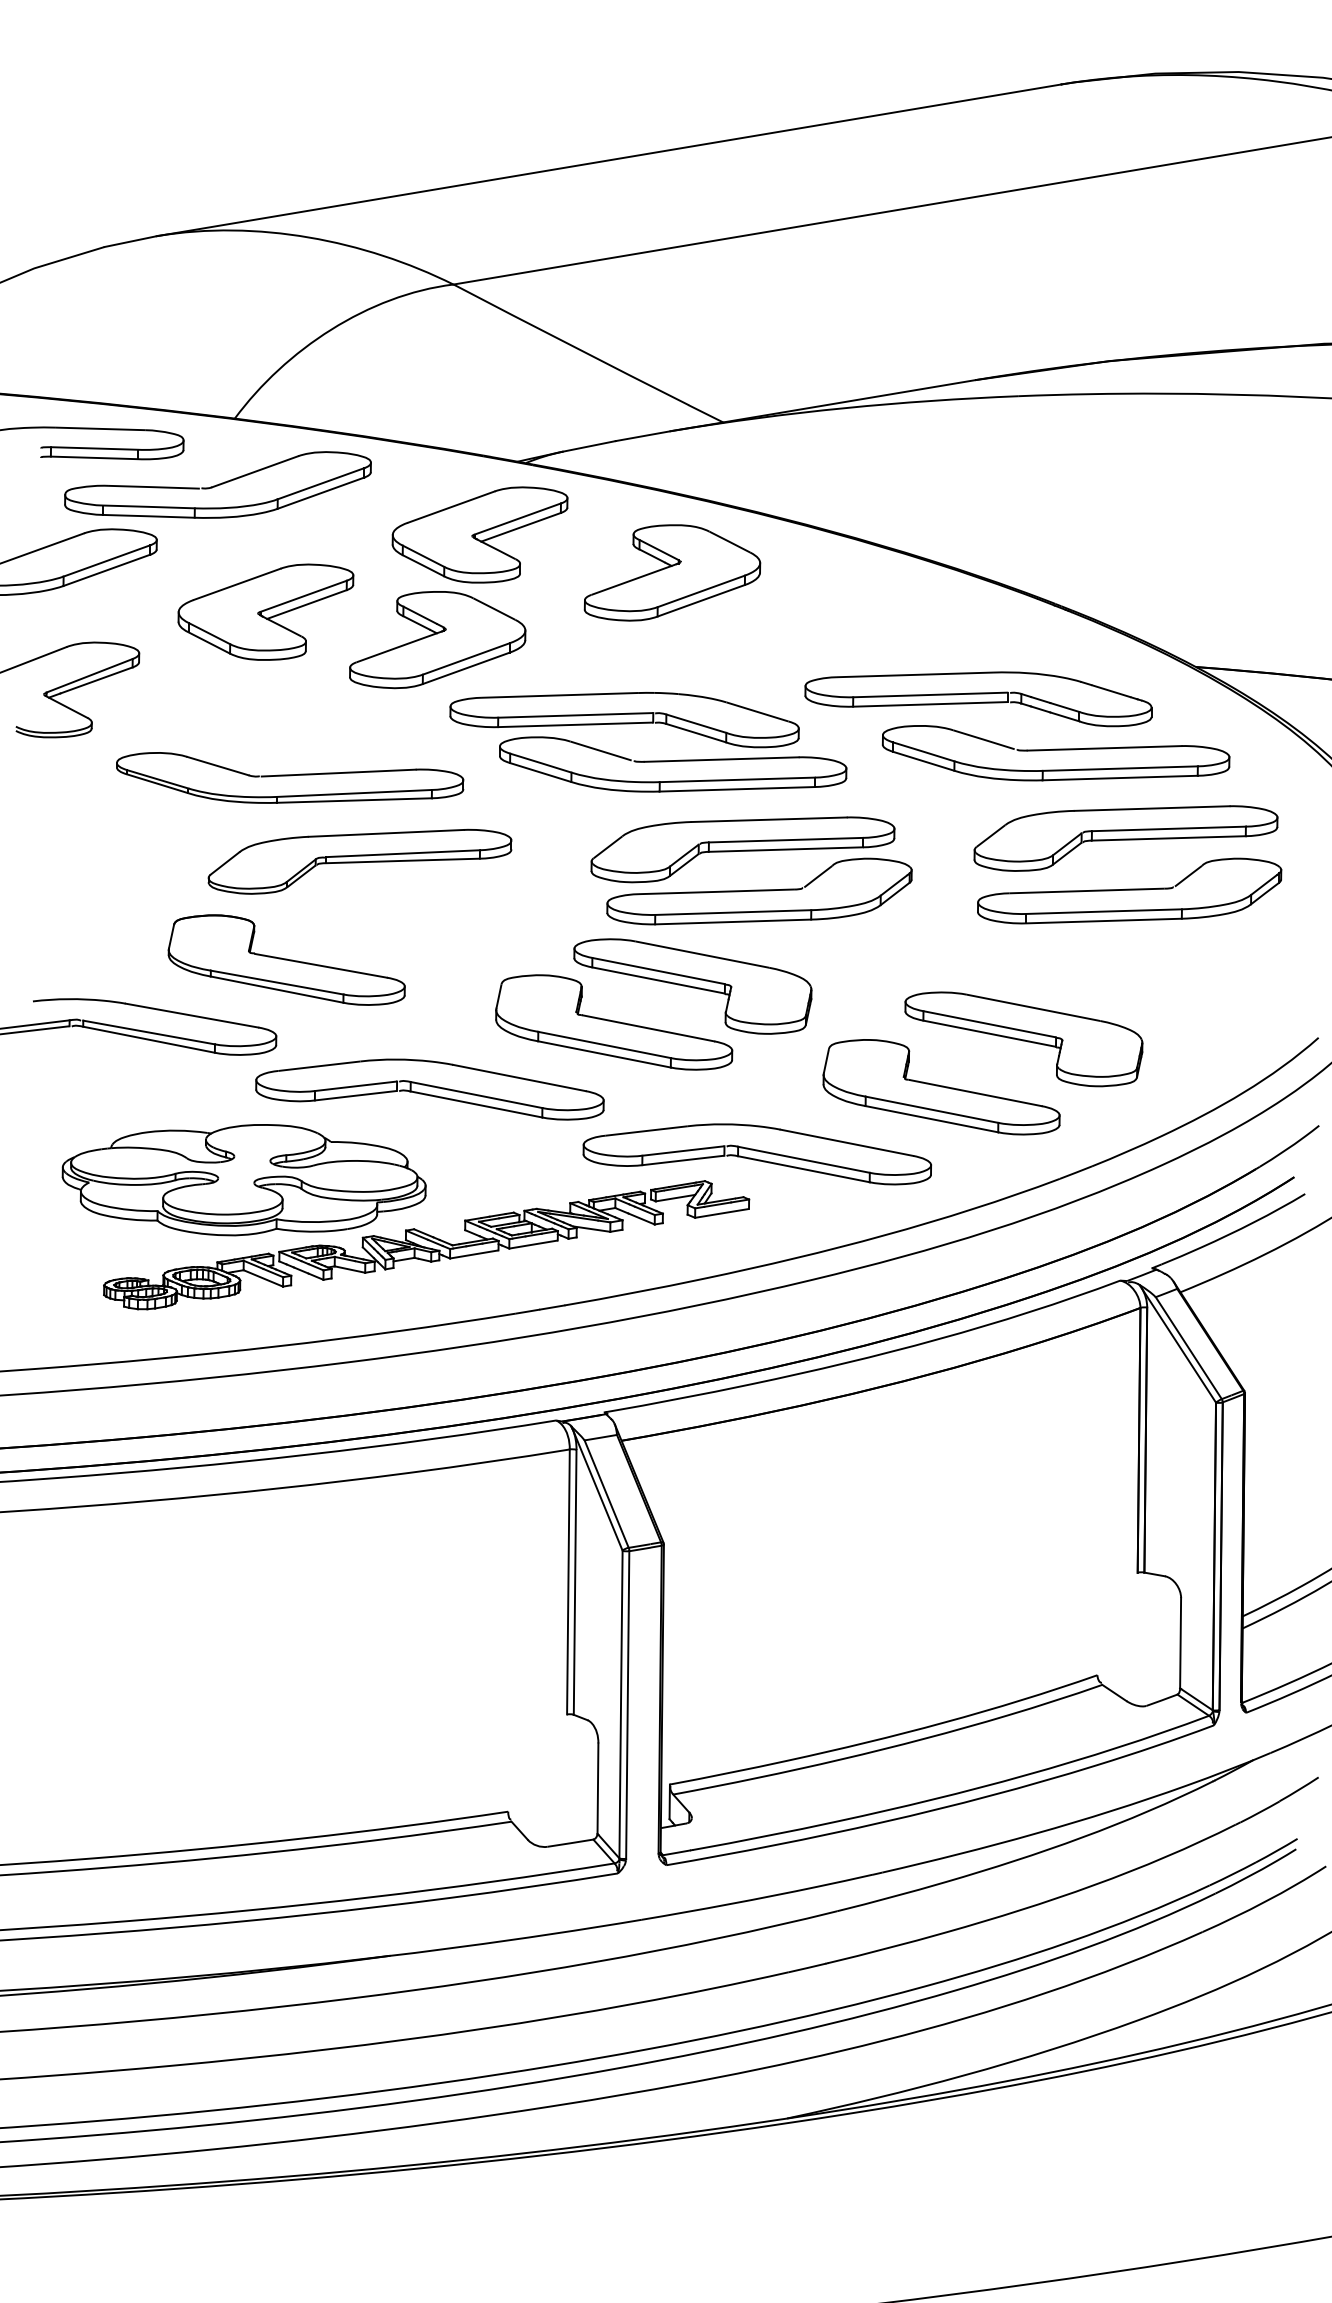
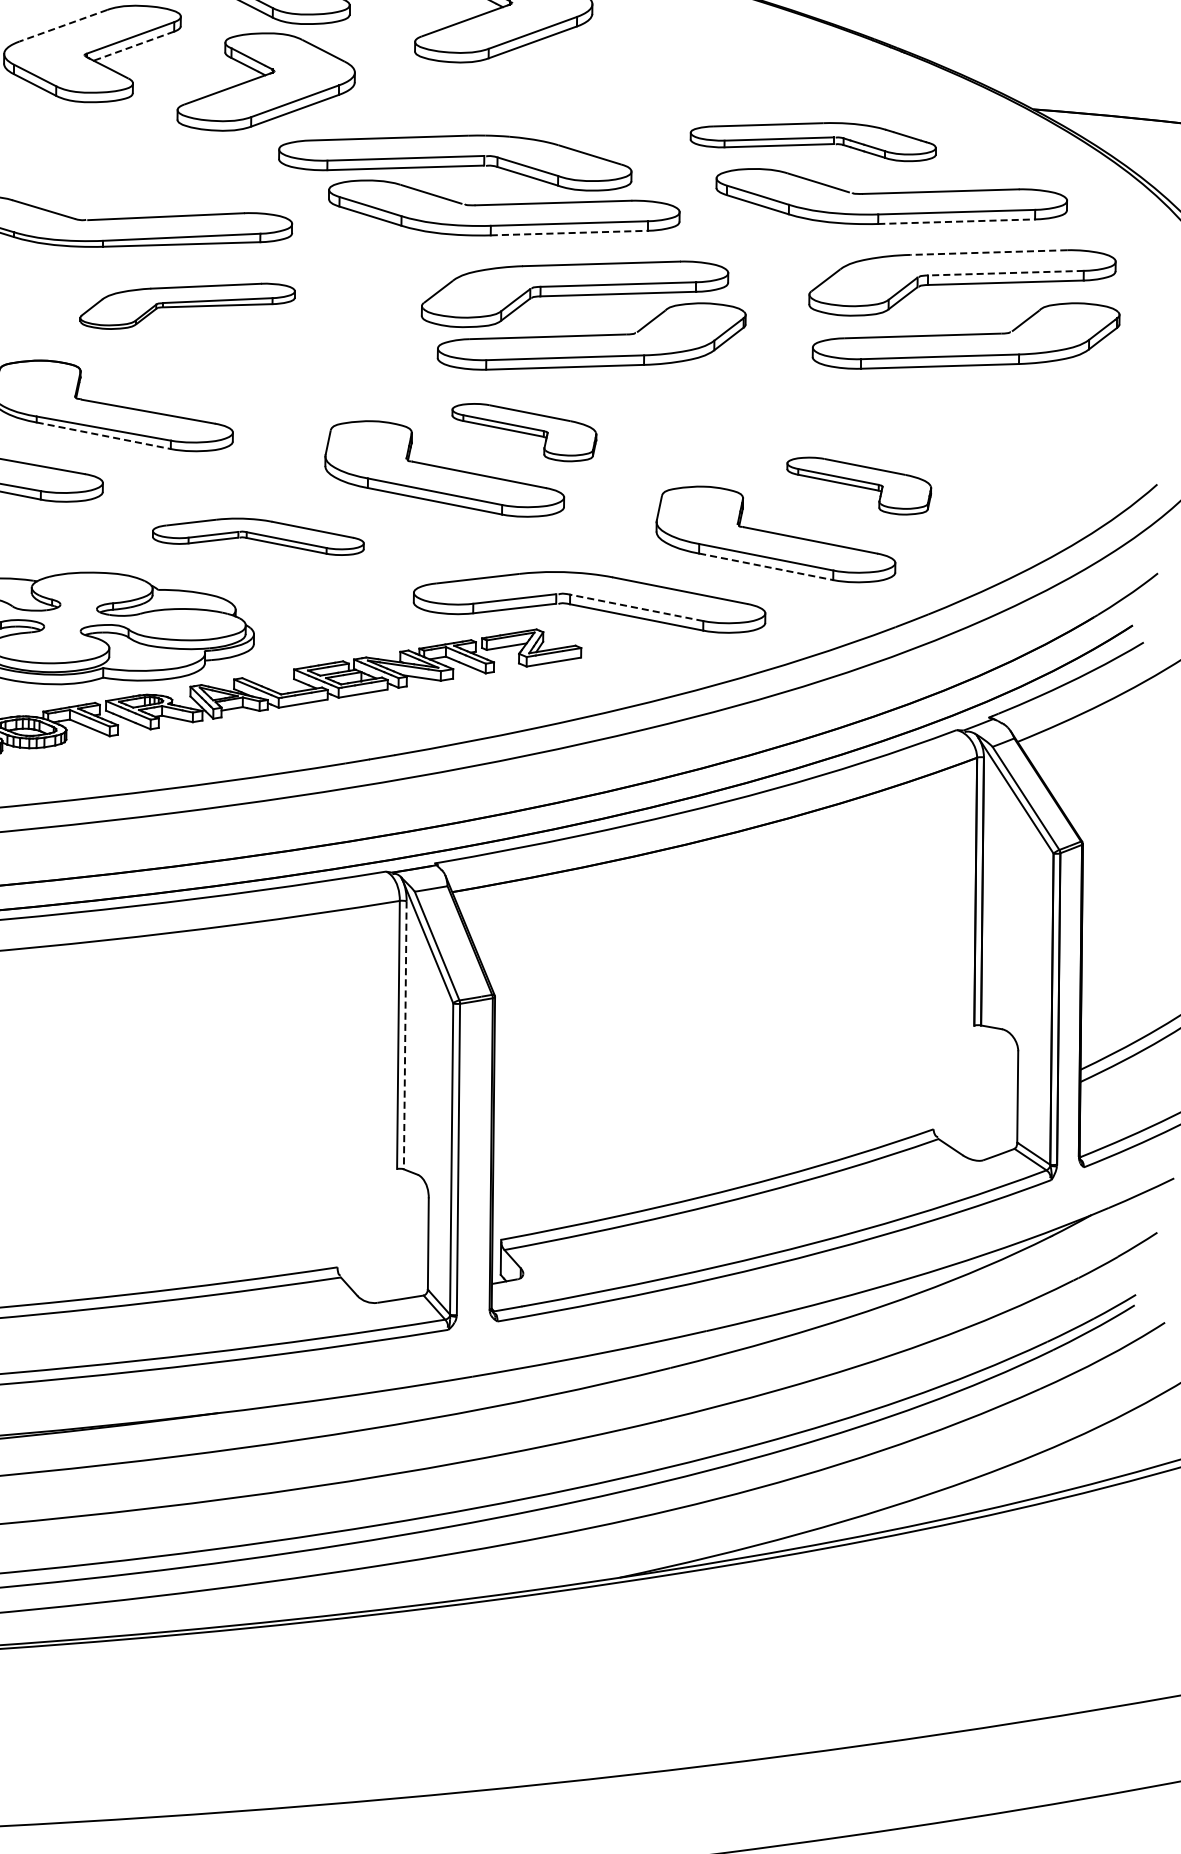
line: (236, 584) -> (62, 25), solid -> dashed
line: (306, 604) -> (133, 46), solid -> dashed
part: (978, 699) -> (813, 142), size x0.7
line: (1120, 778) -> (956, 222), solid -> dashed
line: (737, 789) -> (569, 233), solid -> dashed
line: (1152, 808) -> (989, 252), solid -> dashed
line: (1168, 828) -> (1005, 272), solid -> dashed
part: (359, 861) -> (187, 306), size x0.7
part: (692, 986) -> (523, 432), size x0.6
line: (277, 989) -> (104, 435), solid -> dashed
part: (1023, 1039) -> (858, 486), size x0.6
part: (429, 1089) -> (257, 536), size x0.6
line: (931, 1119) -> (765, 567), solid -> dashed
line: (803, 1159) -> (636, 607), solid -> dashed
line: (575, 1582) -> (405, 1035), solid -> dashed

